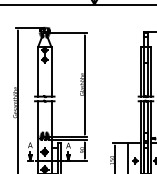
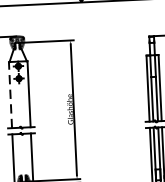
line: (37, 71) -> (10, 94), solid -> dashed

